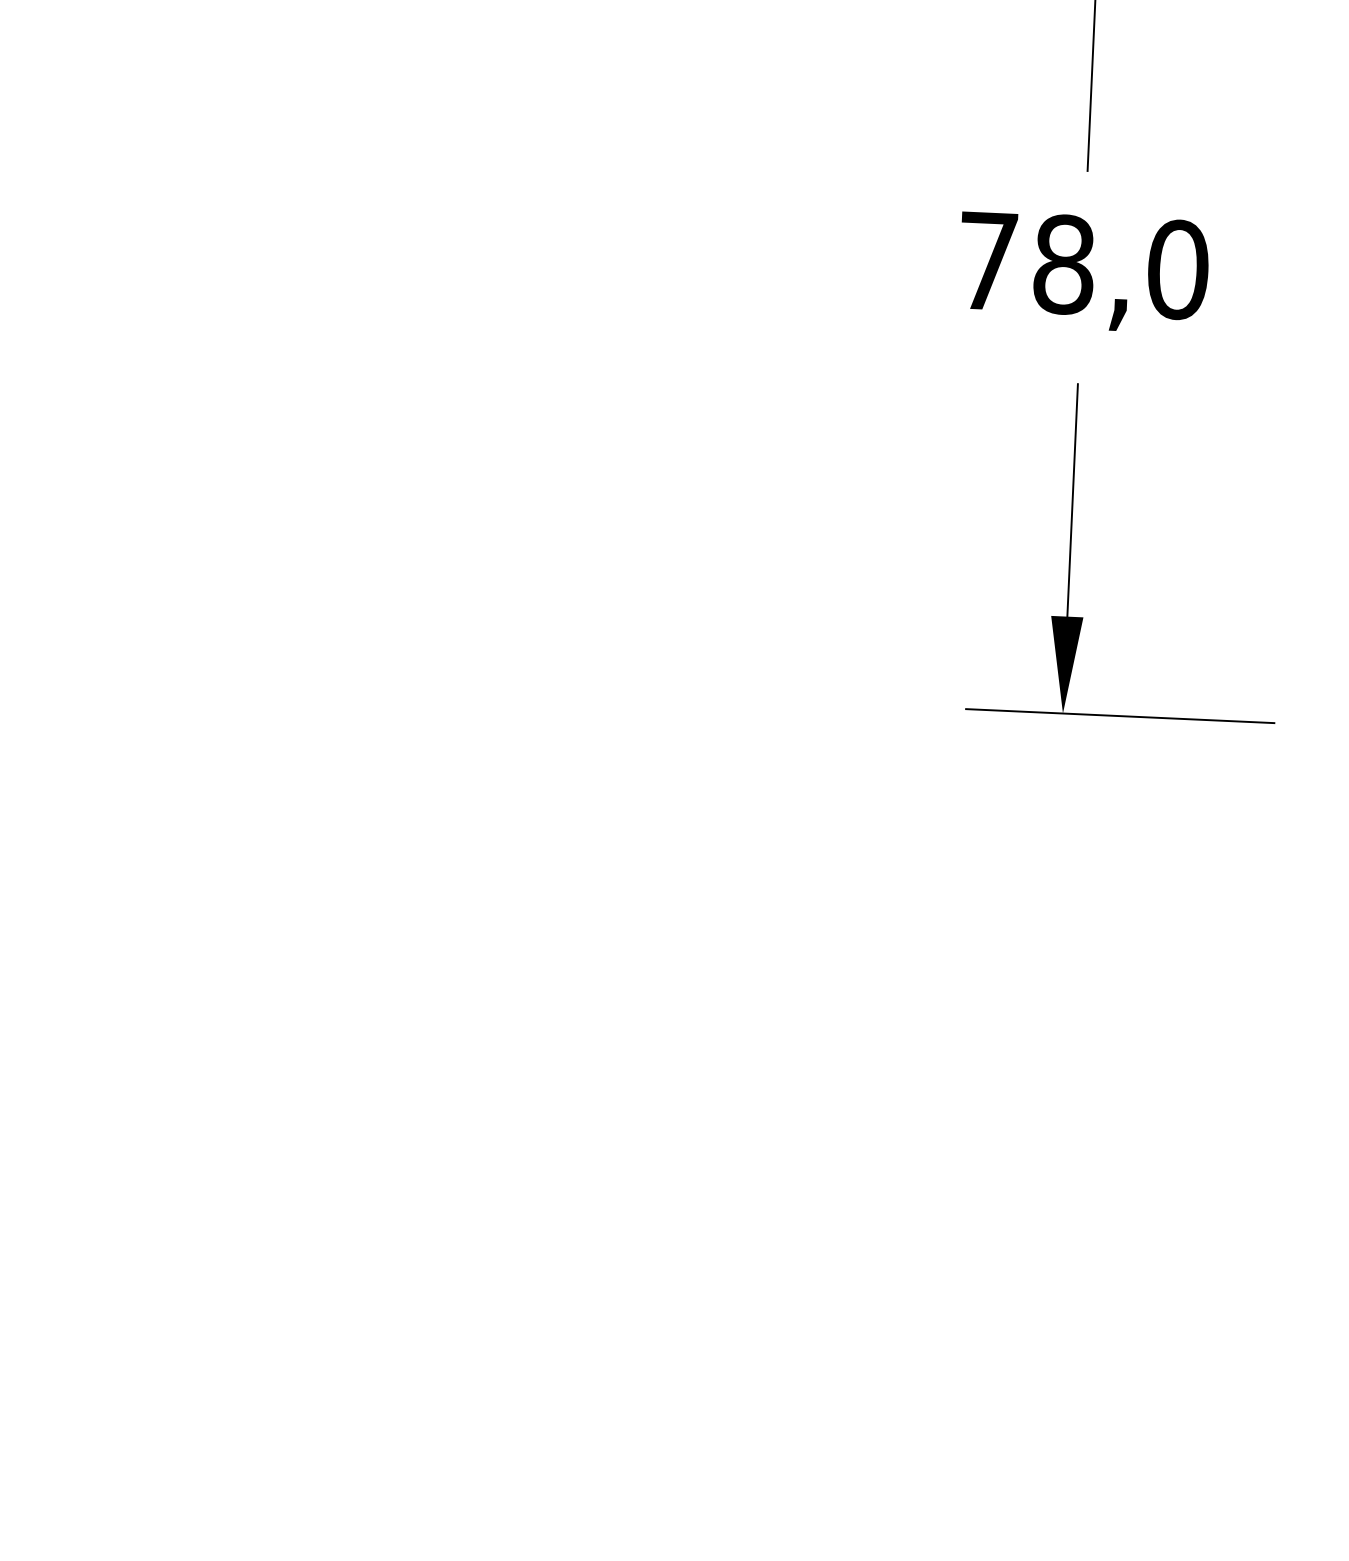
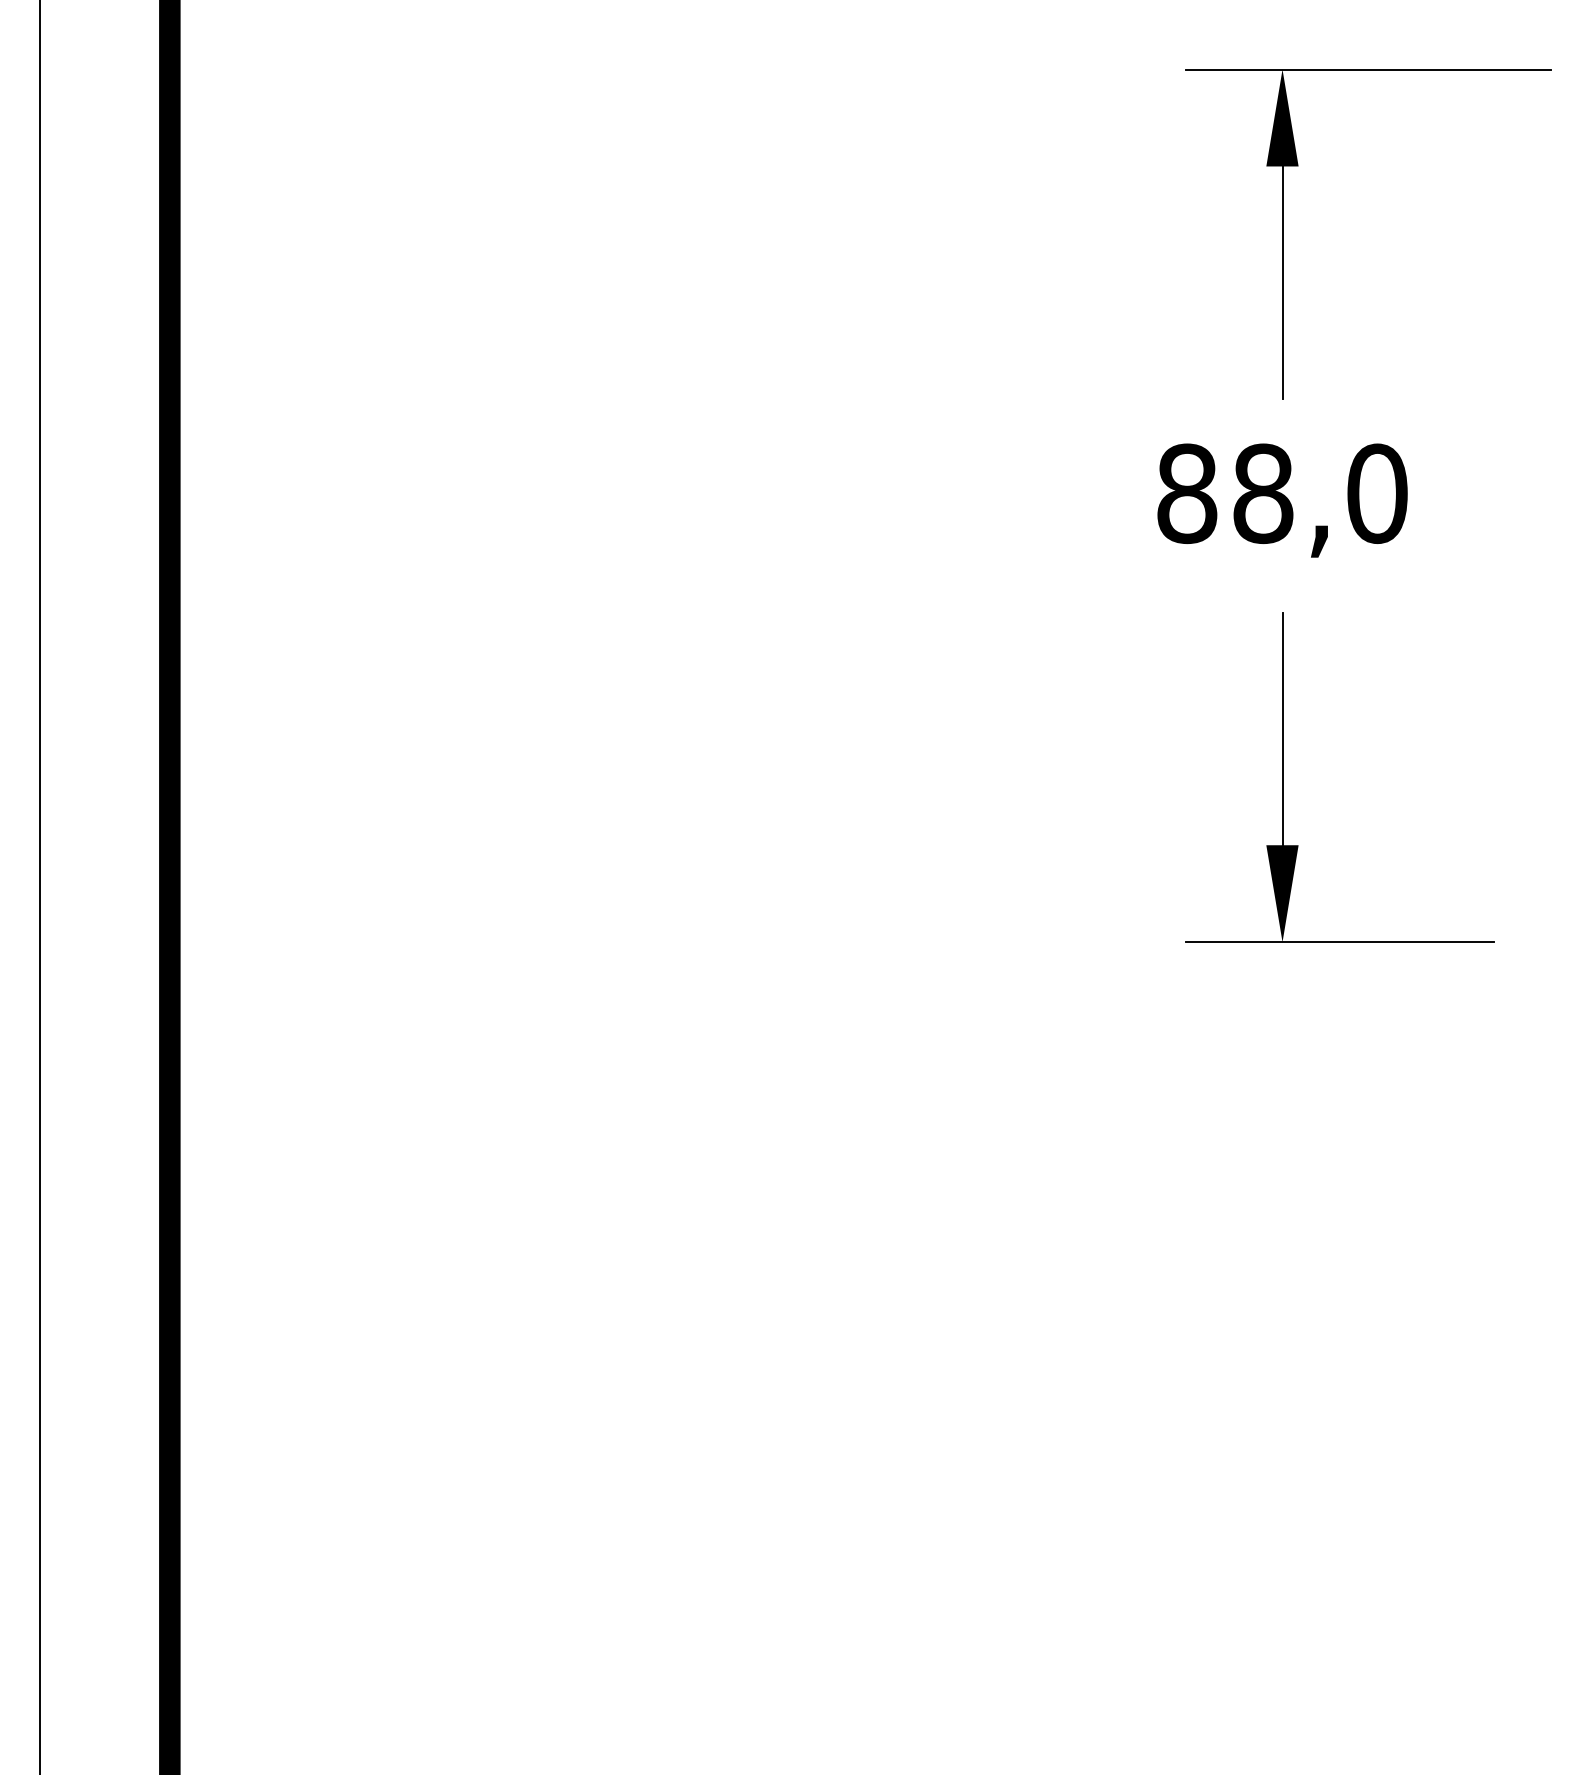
text: (988, 260) -> (1187, 493), 78,0 -> 88,0

